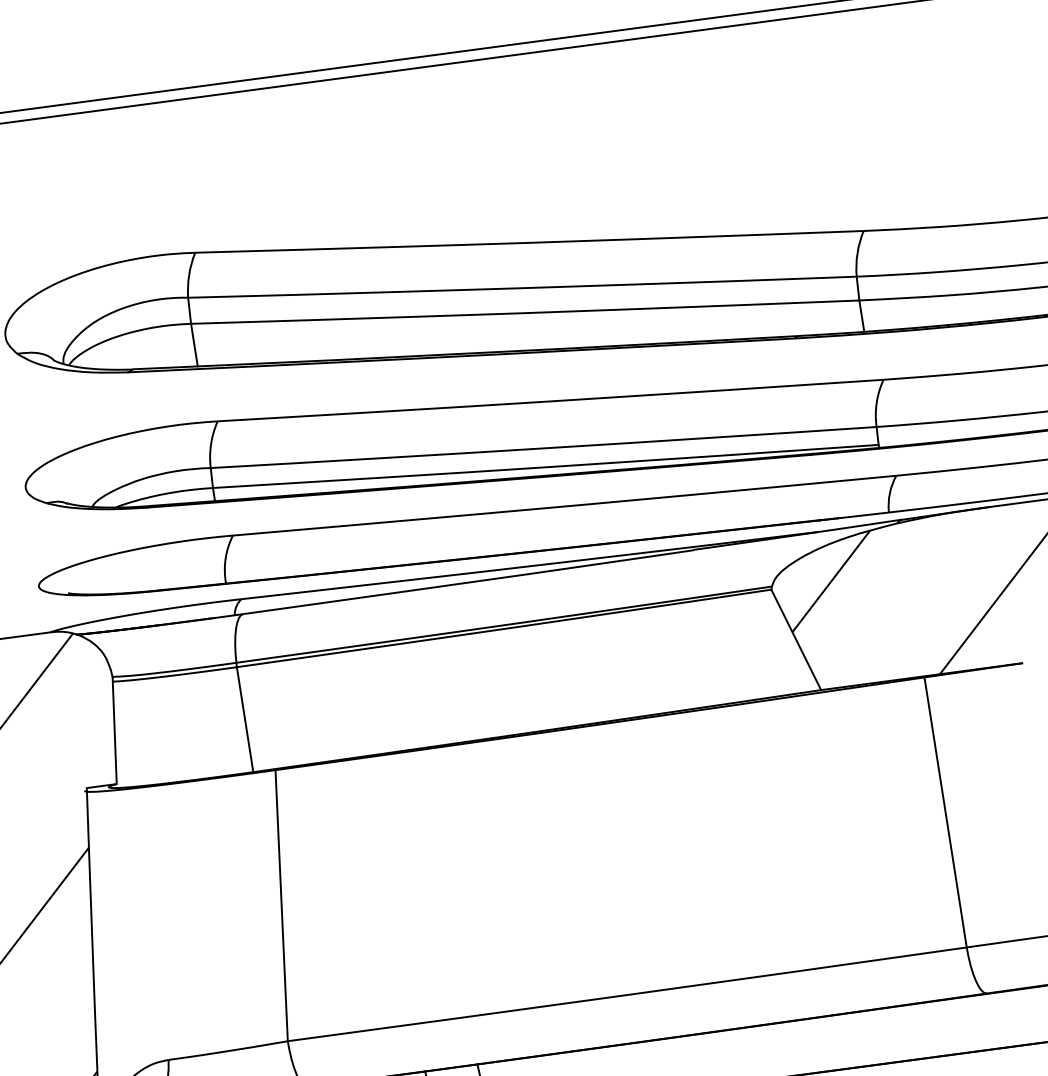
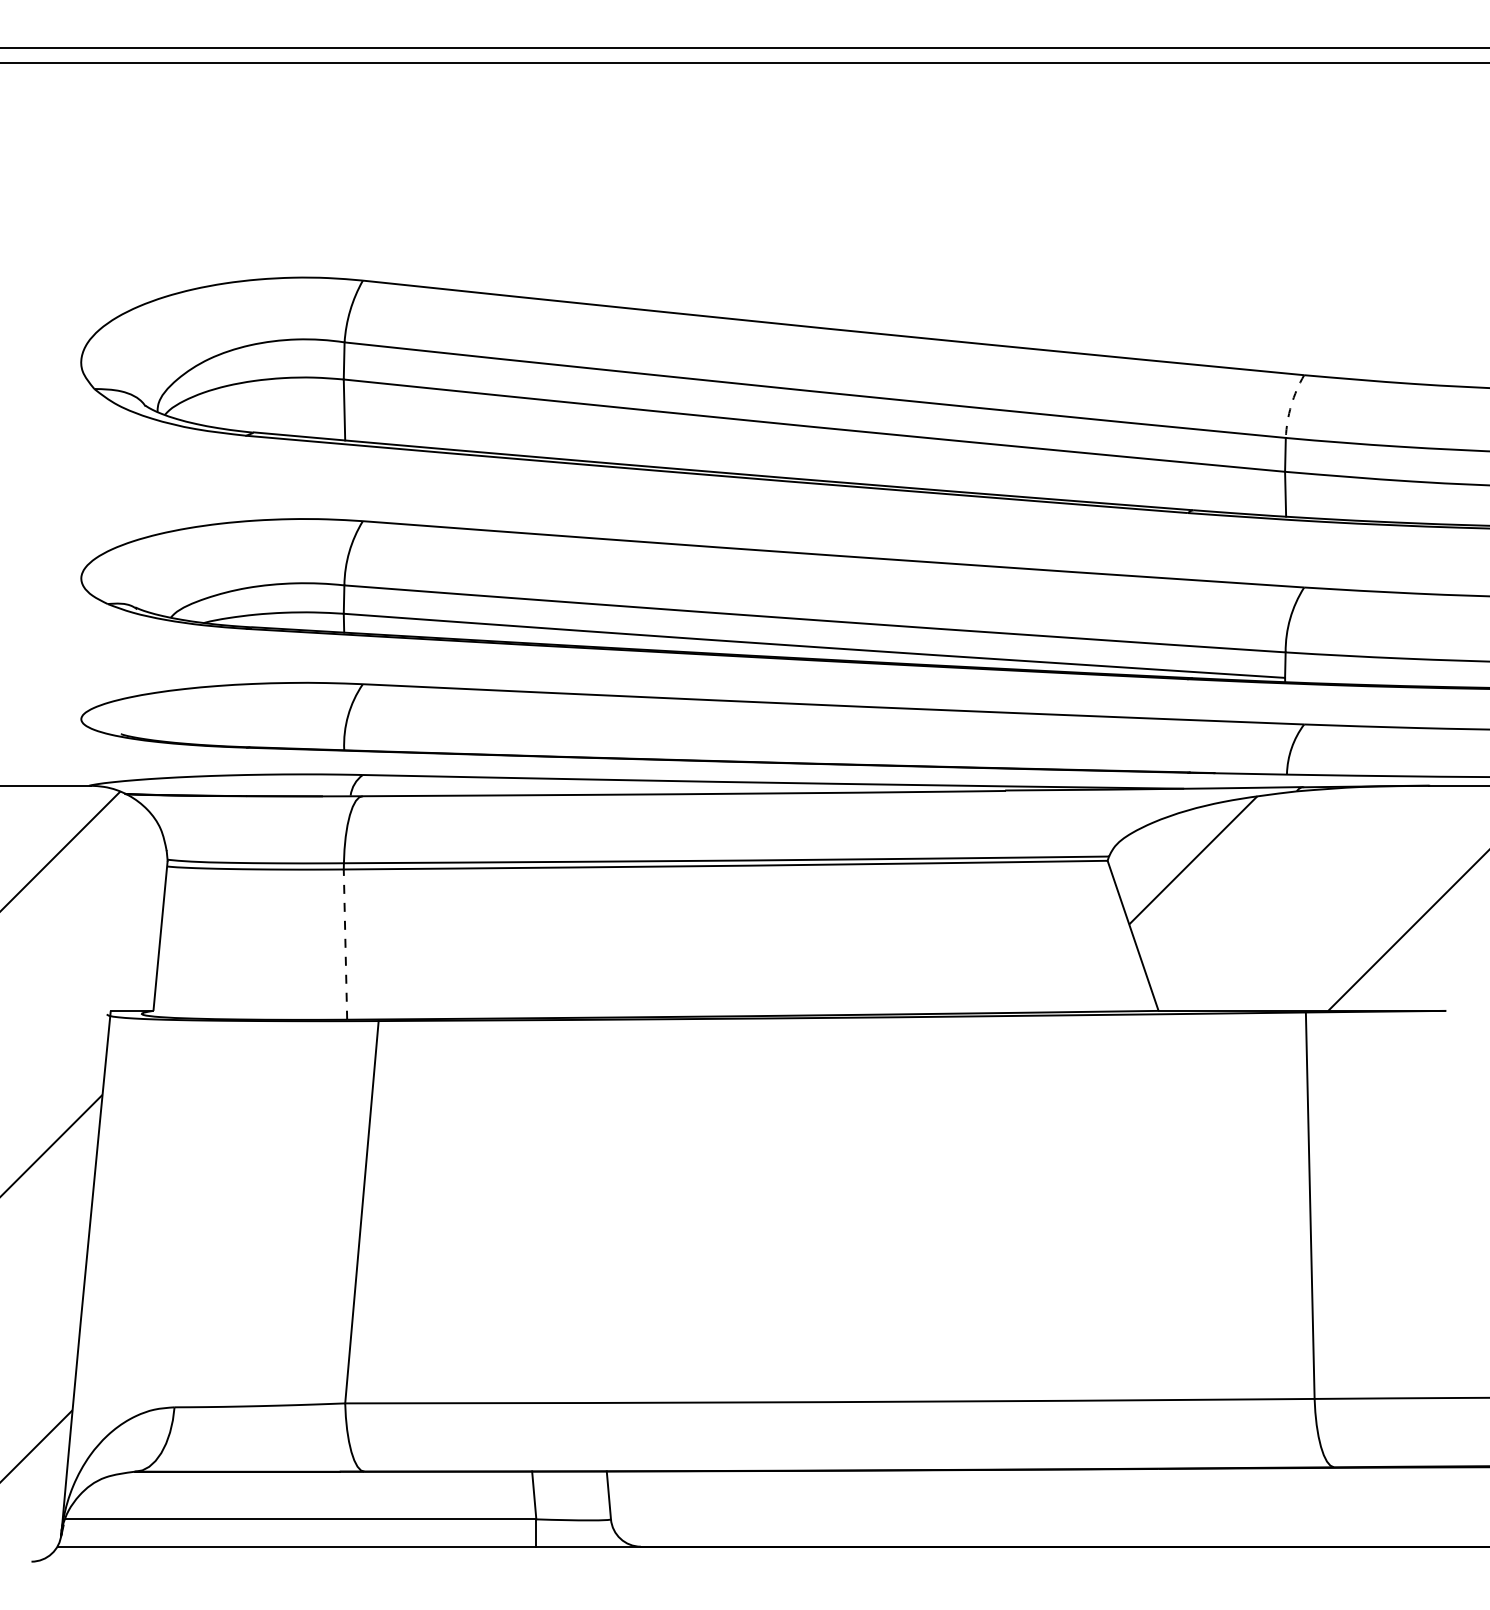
arc: (857, 253) -> (1291, 405), solid -> dashed
line: (245, 719) -> (345, 944), solid -> dashed

